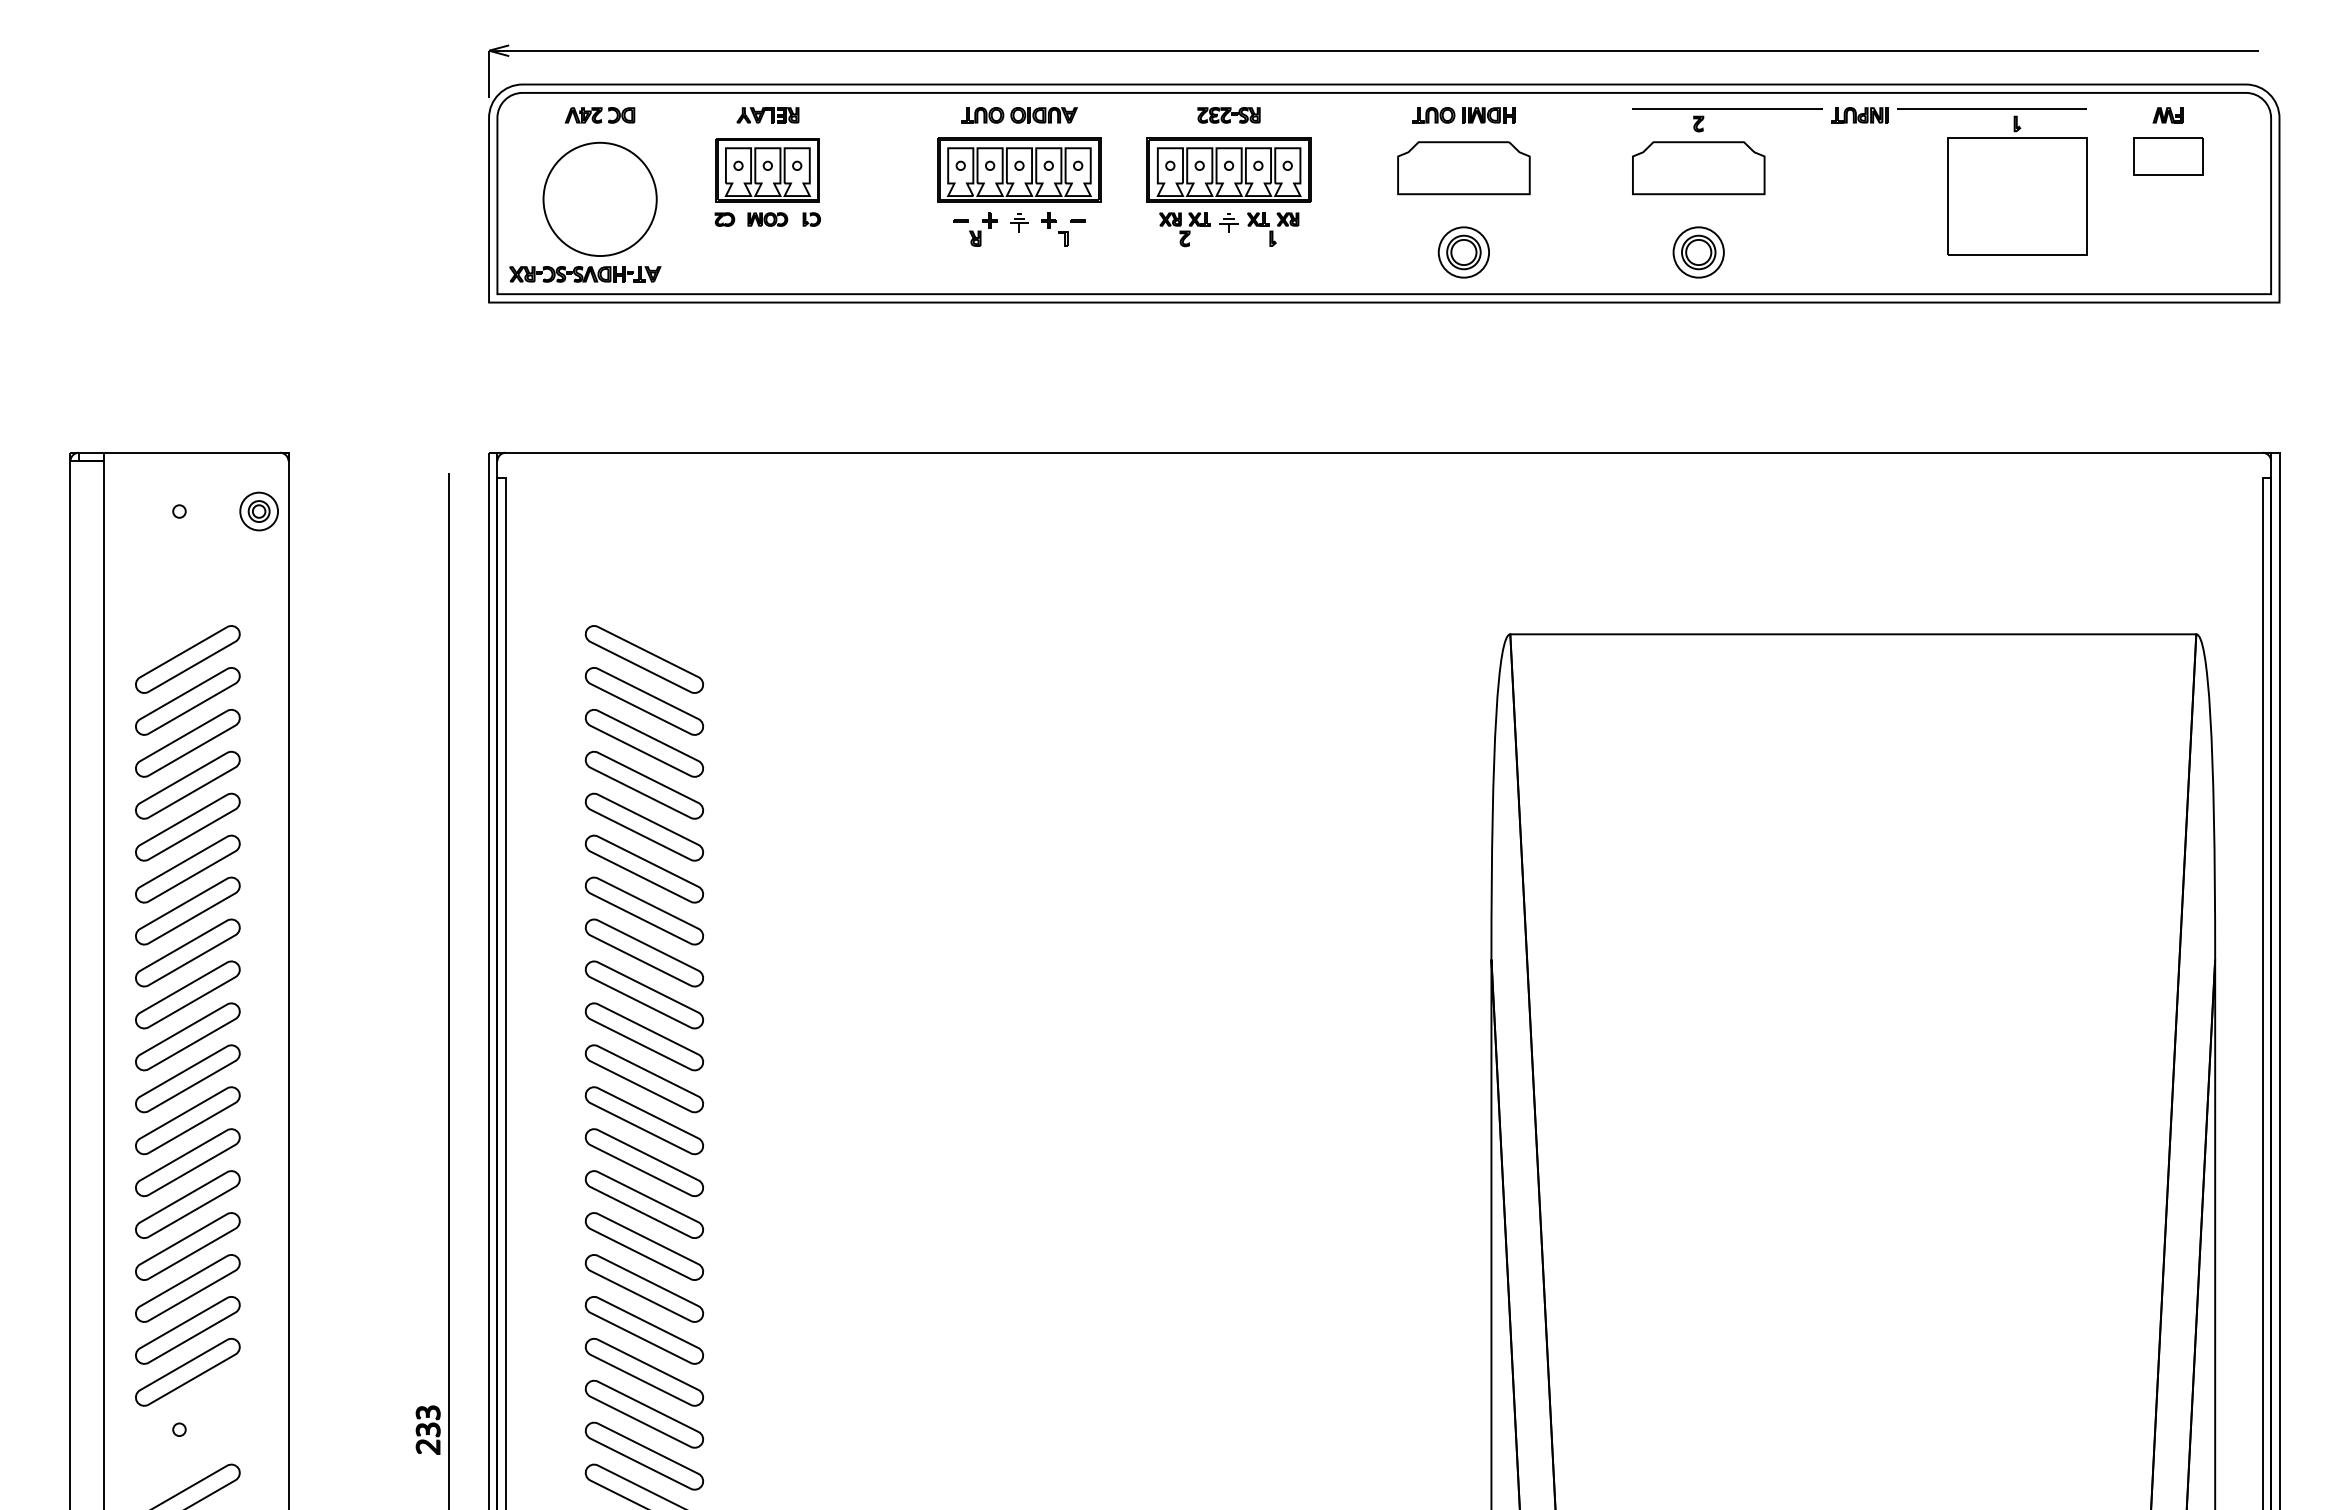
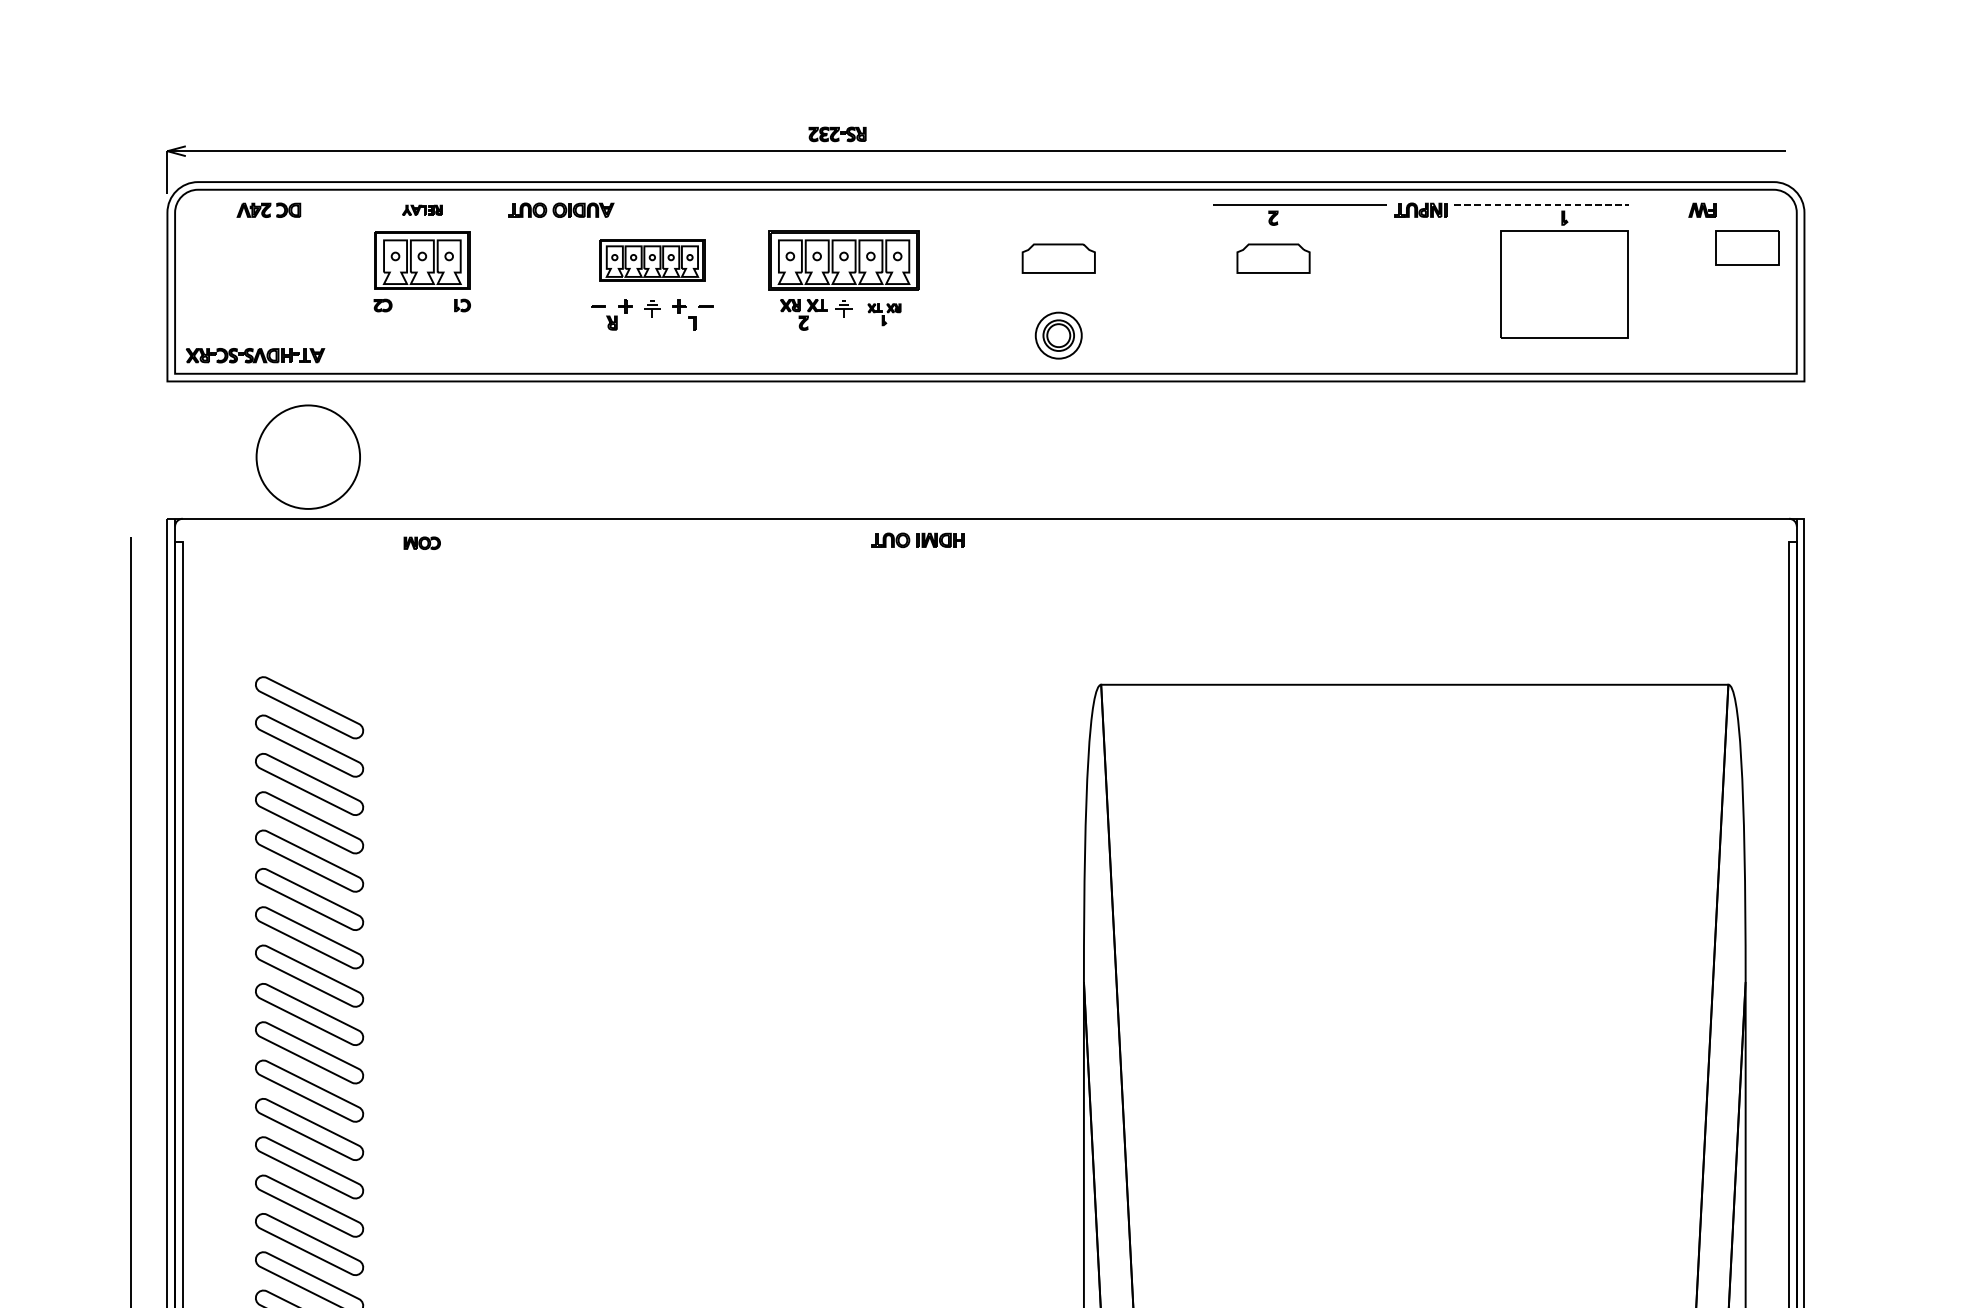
line: (1992, 109) -> (1542, 204), solid -> dashed
part: (767, 115) -> (422, 210), size x0.7
part: (1019, 115) -> (561, 210), moved
part: (1228, 115) -> (837, 134), moved
part: (1463, 115) -> (917, 540), moved
part: (2168, 156) -> (1747, 247), moved
part: (1463, 168) -> (1058, 258), size x0.6
part: (1698, 168) -> (1273, 258), size x0.6
part: (1019, 169) -> (652, 259), size x0.7
part: (599, 198) -> (307, 456), moved
part: (767, 219) -> (422, 543), moved
part: (1273, 229) -> (884, 314), size x0.7
part: (1698, 252) -> (1273, 335), removed

